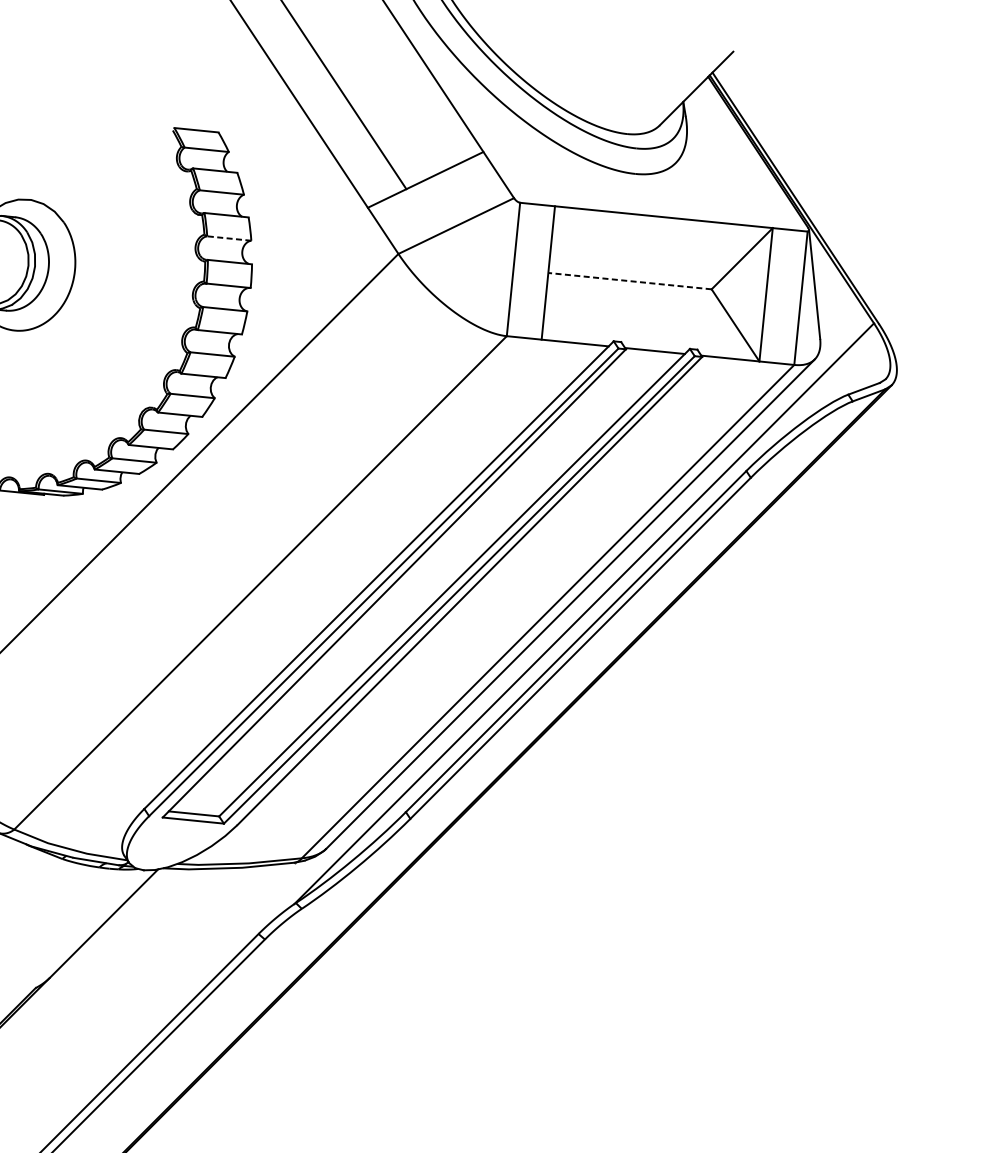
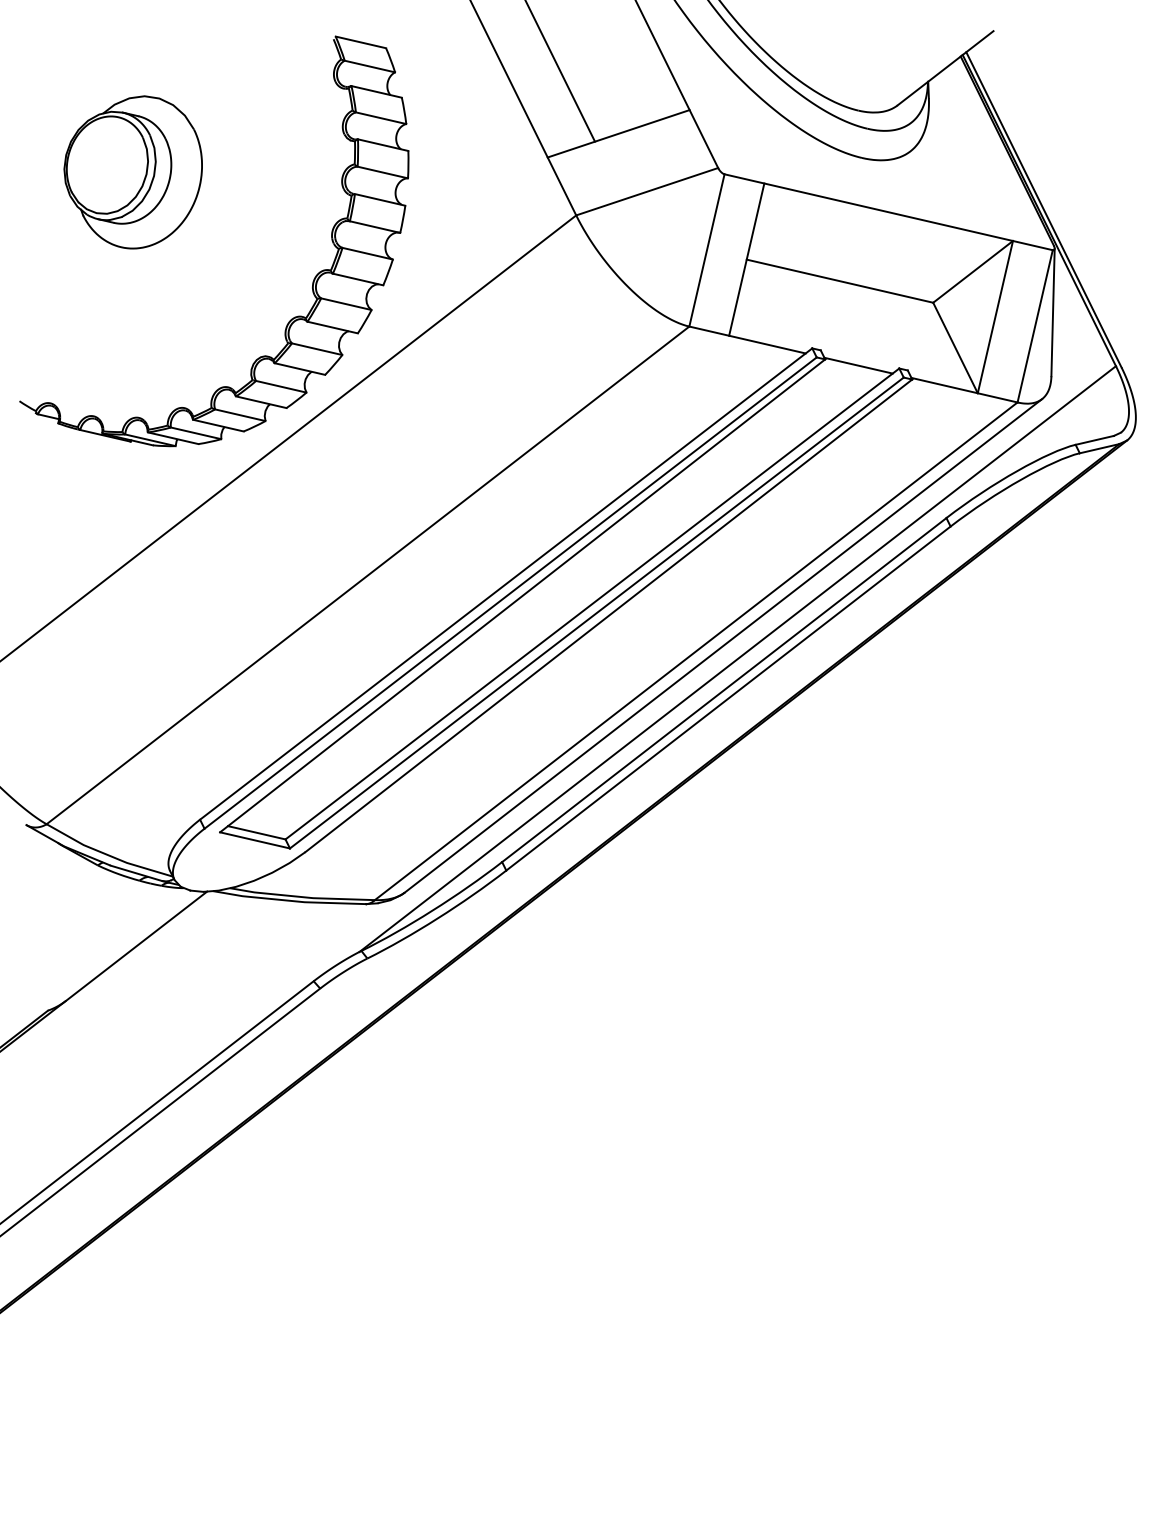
line: (228, 238) -> (382, 172), dashed -> solid
line: (629, 281) -> (839, 281), dashed -> solid

